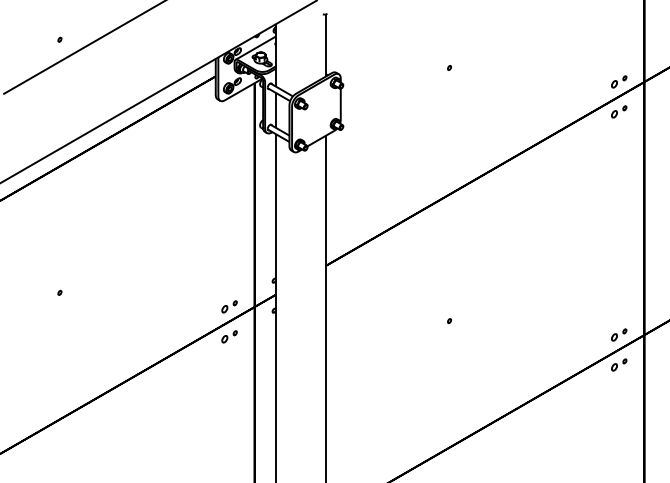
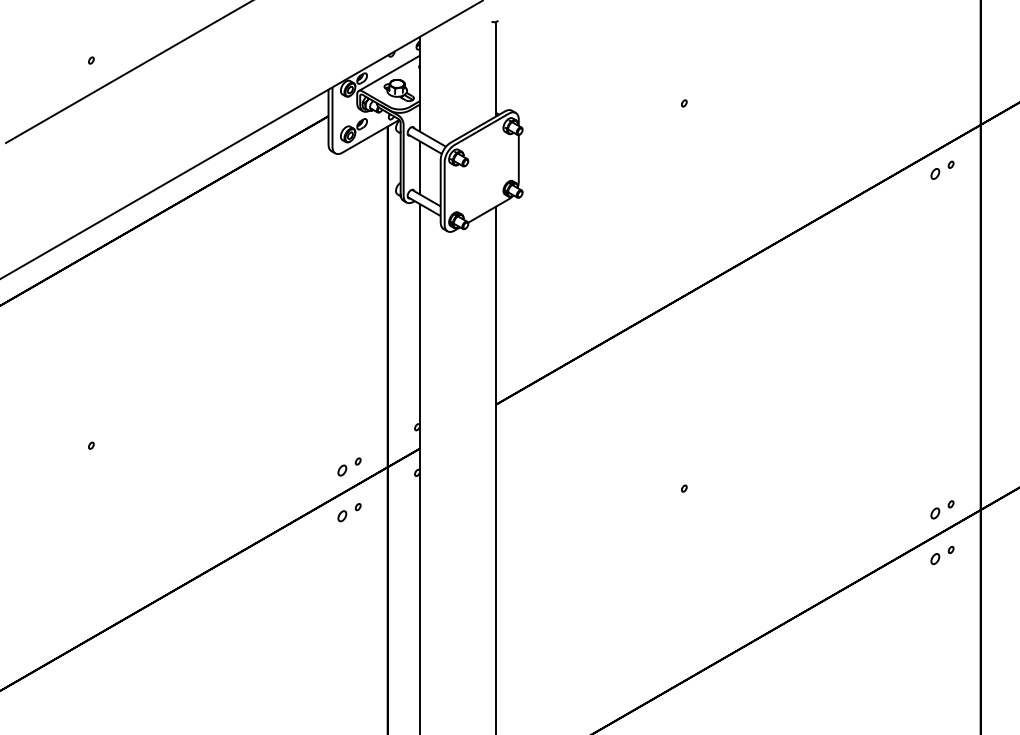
part: (619, 81) -> (942, 124), removed

